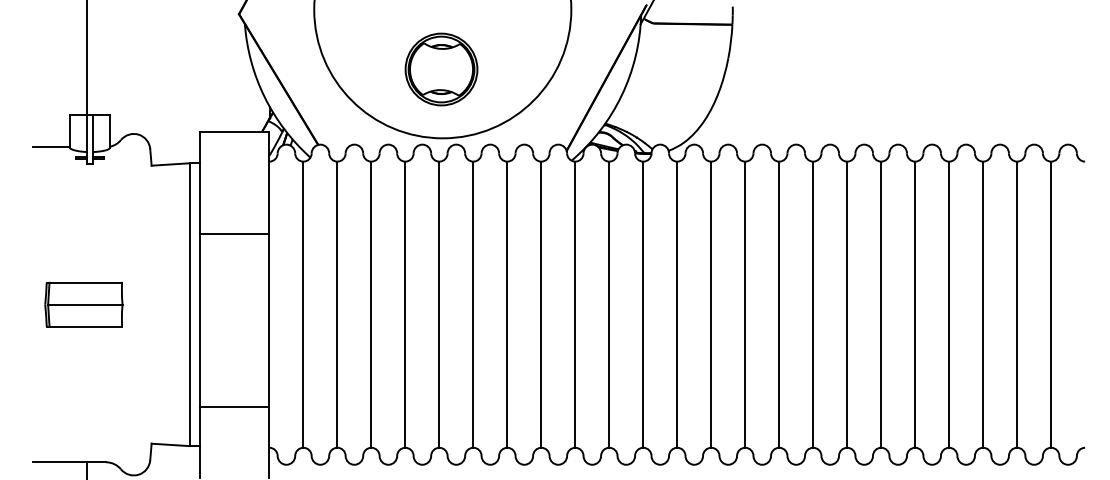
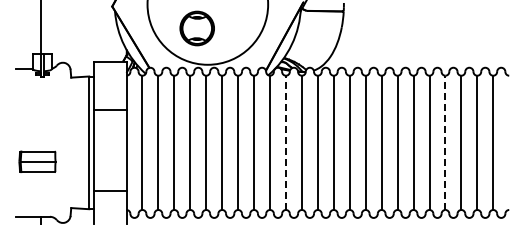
part: (439, 69) -> (196, 28), moved
part: (83, 303) -> (37, 161), moved
line: (608, 303) -> (285, 142), solid -> dashed
line: (949, 303) -> (445, 142), solid -> dashed

